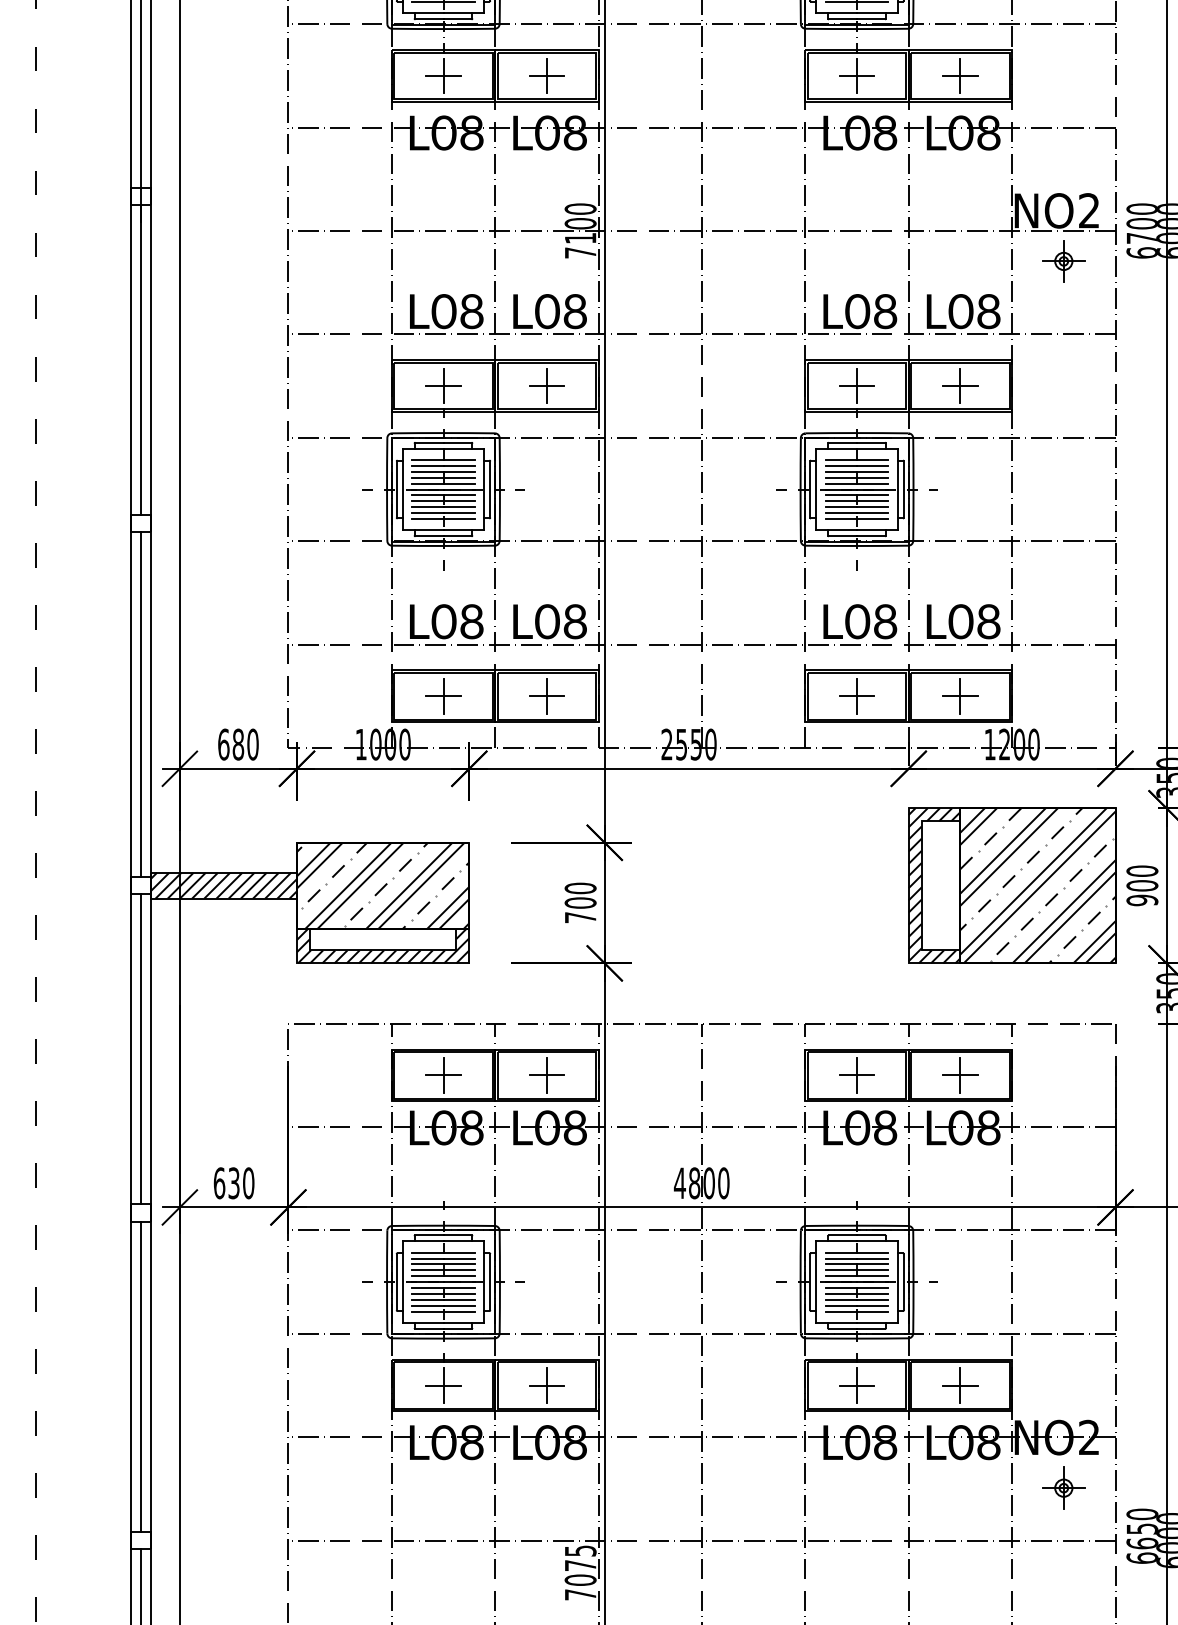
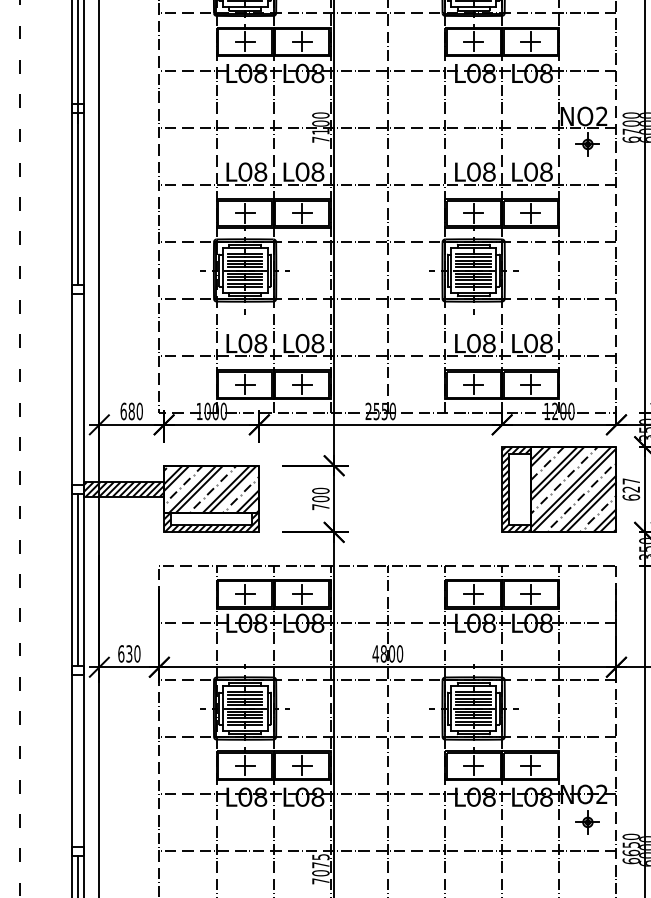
line: (140, 704) -> (77, 389), removed
text: (1142, 885) -> (631, 489), 900 -> 627
line: (140, 1376) -> (77, 760), removed

